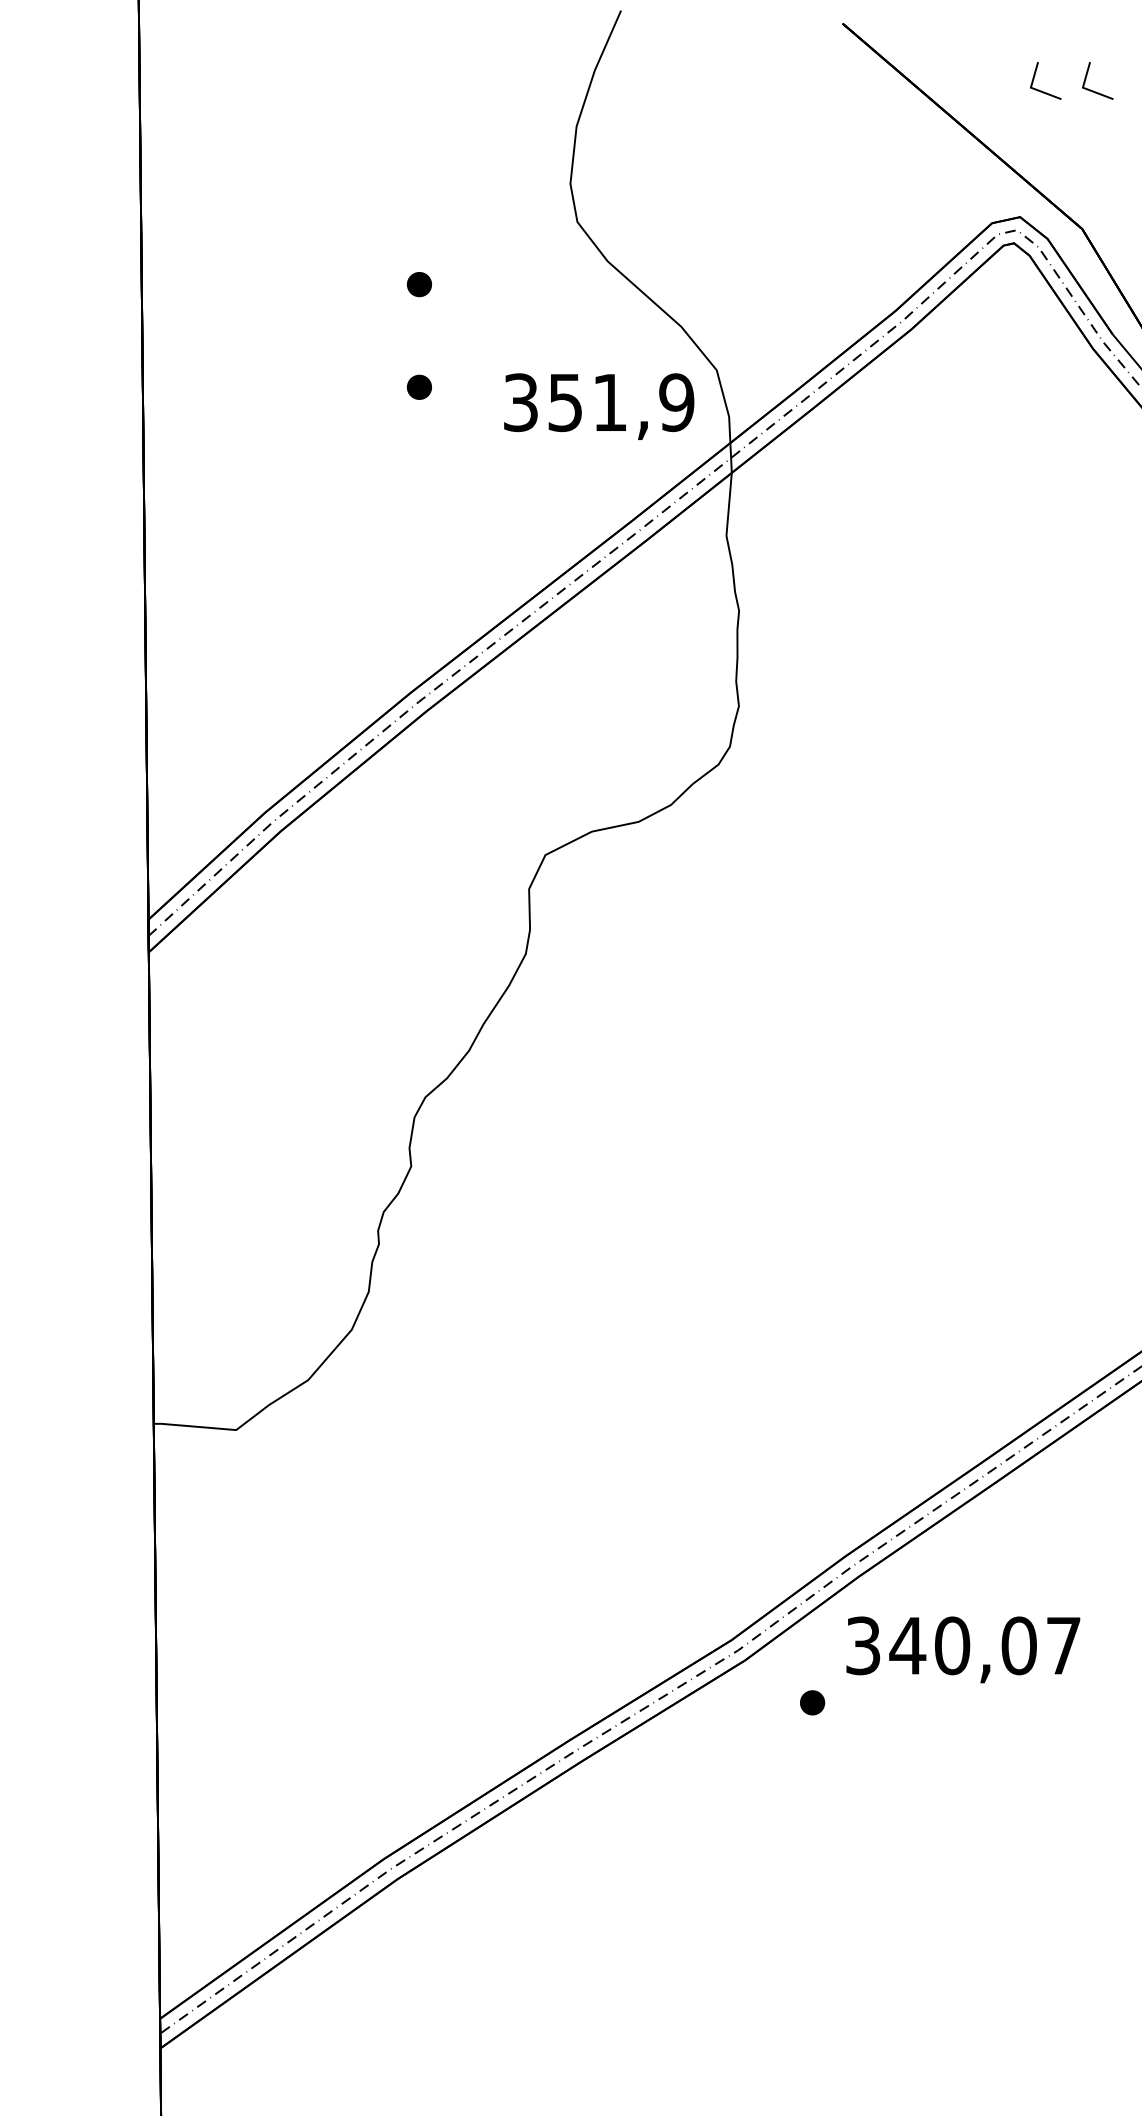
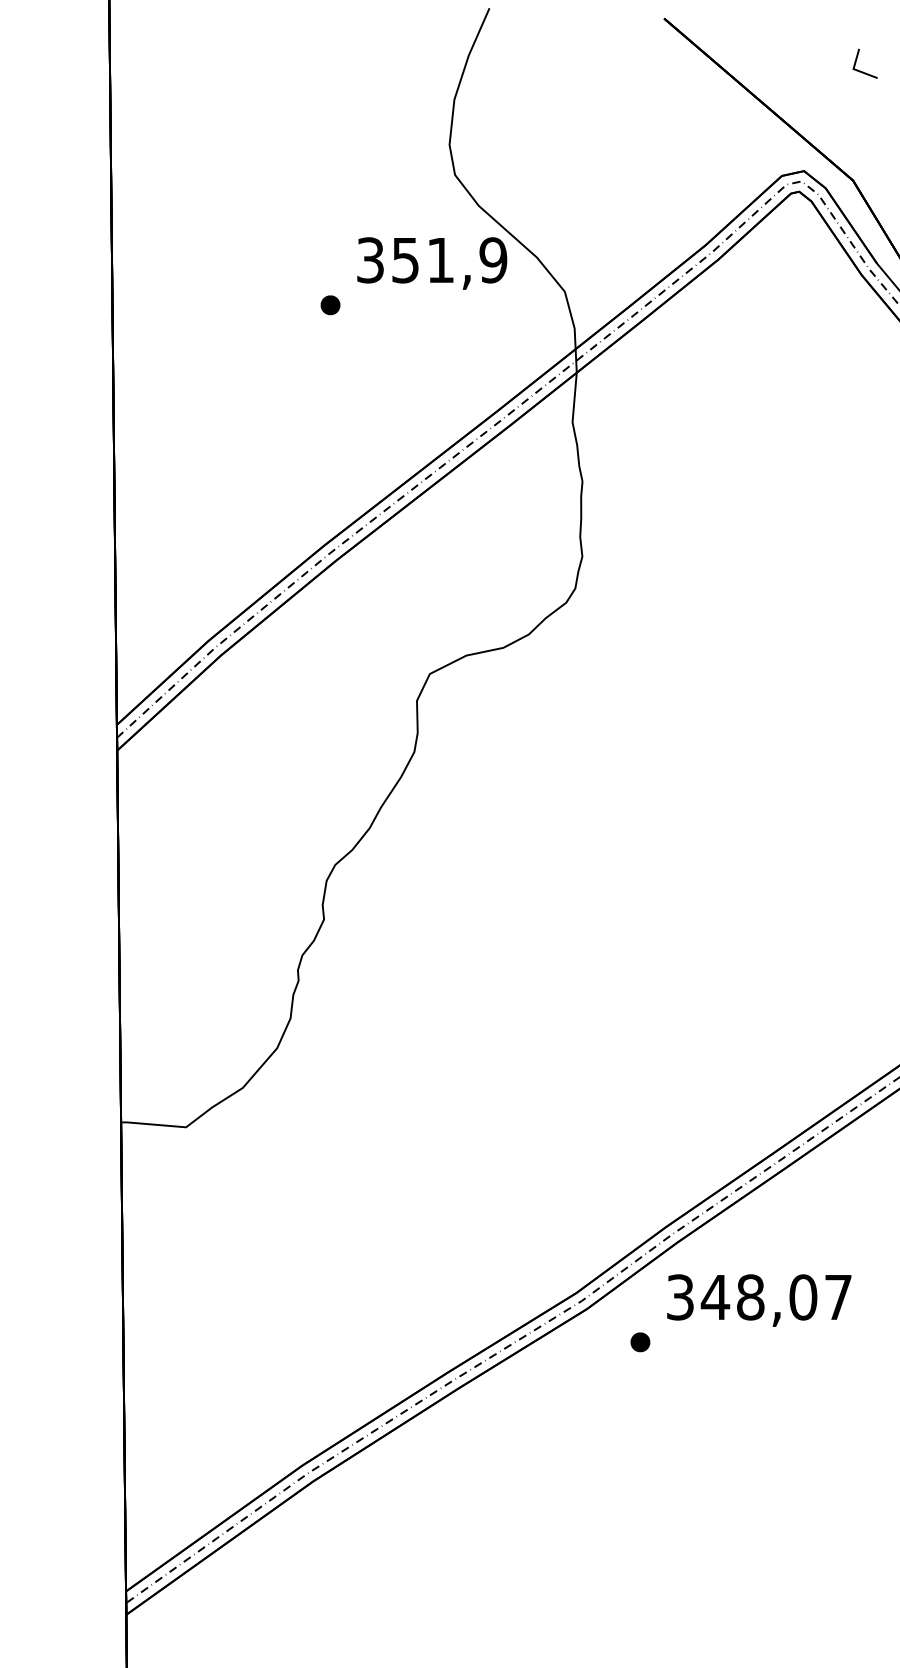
line: (1034, 80) -> (815, 63), removed
part: (419, 284) -> (330, 224), removed
text: (599, 406) -> (432, 263), moved
text: (952, 1645) -> (750, 1297), 340,07 -> 348,07

